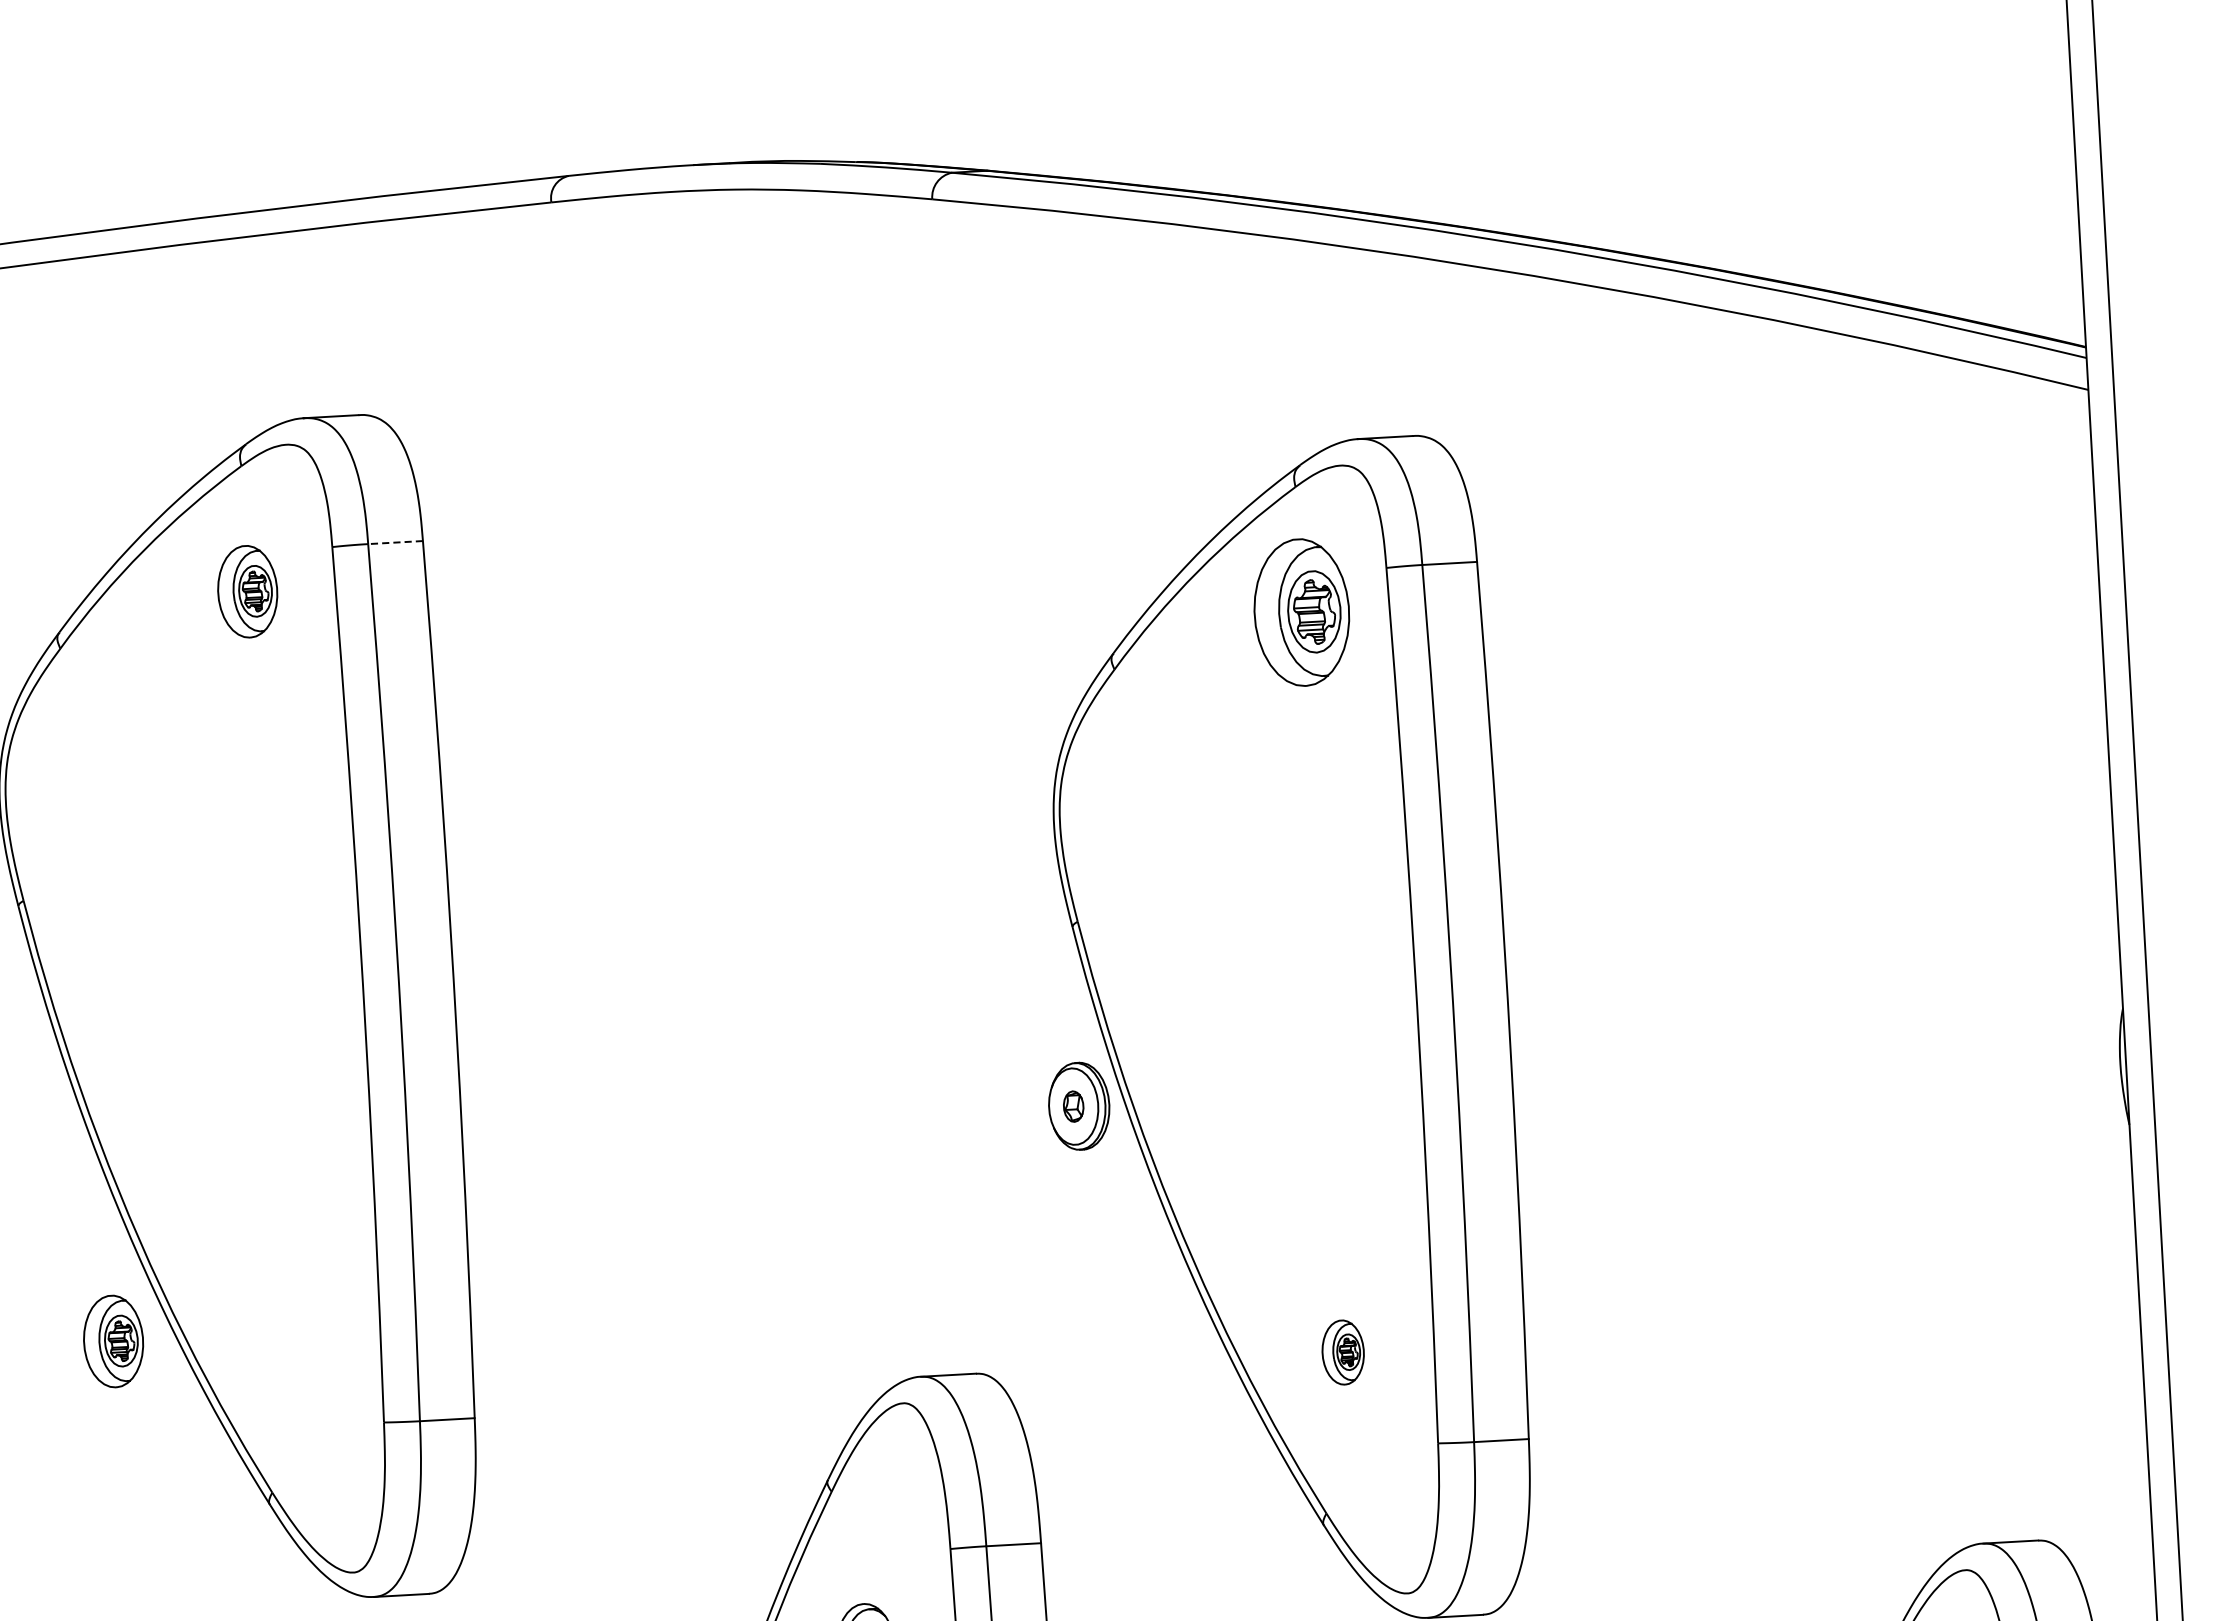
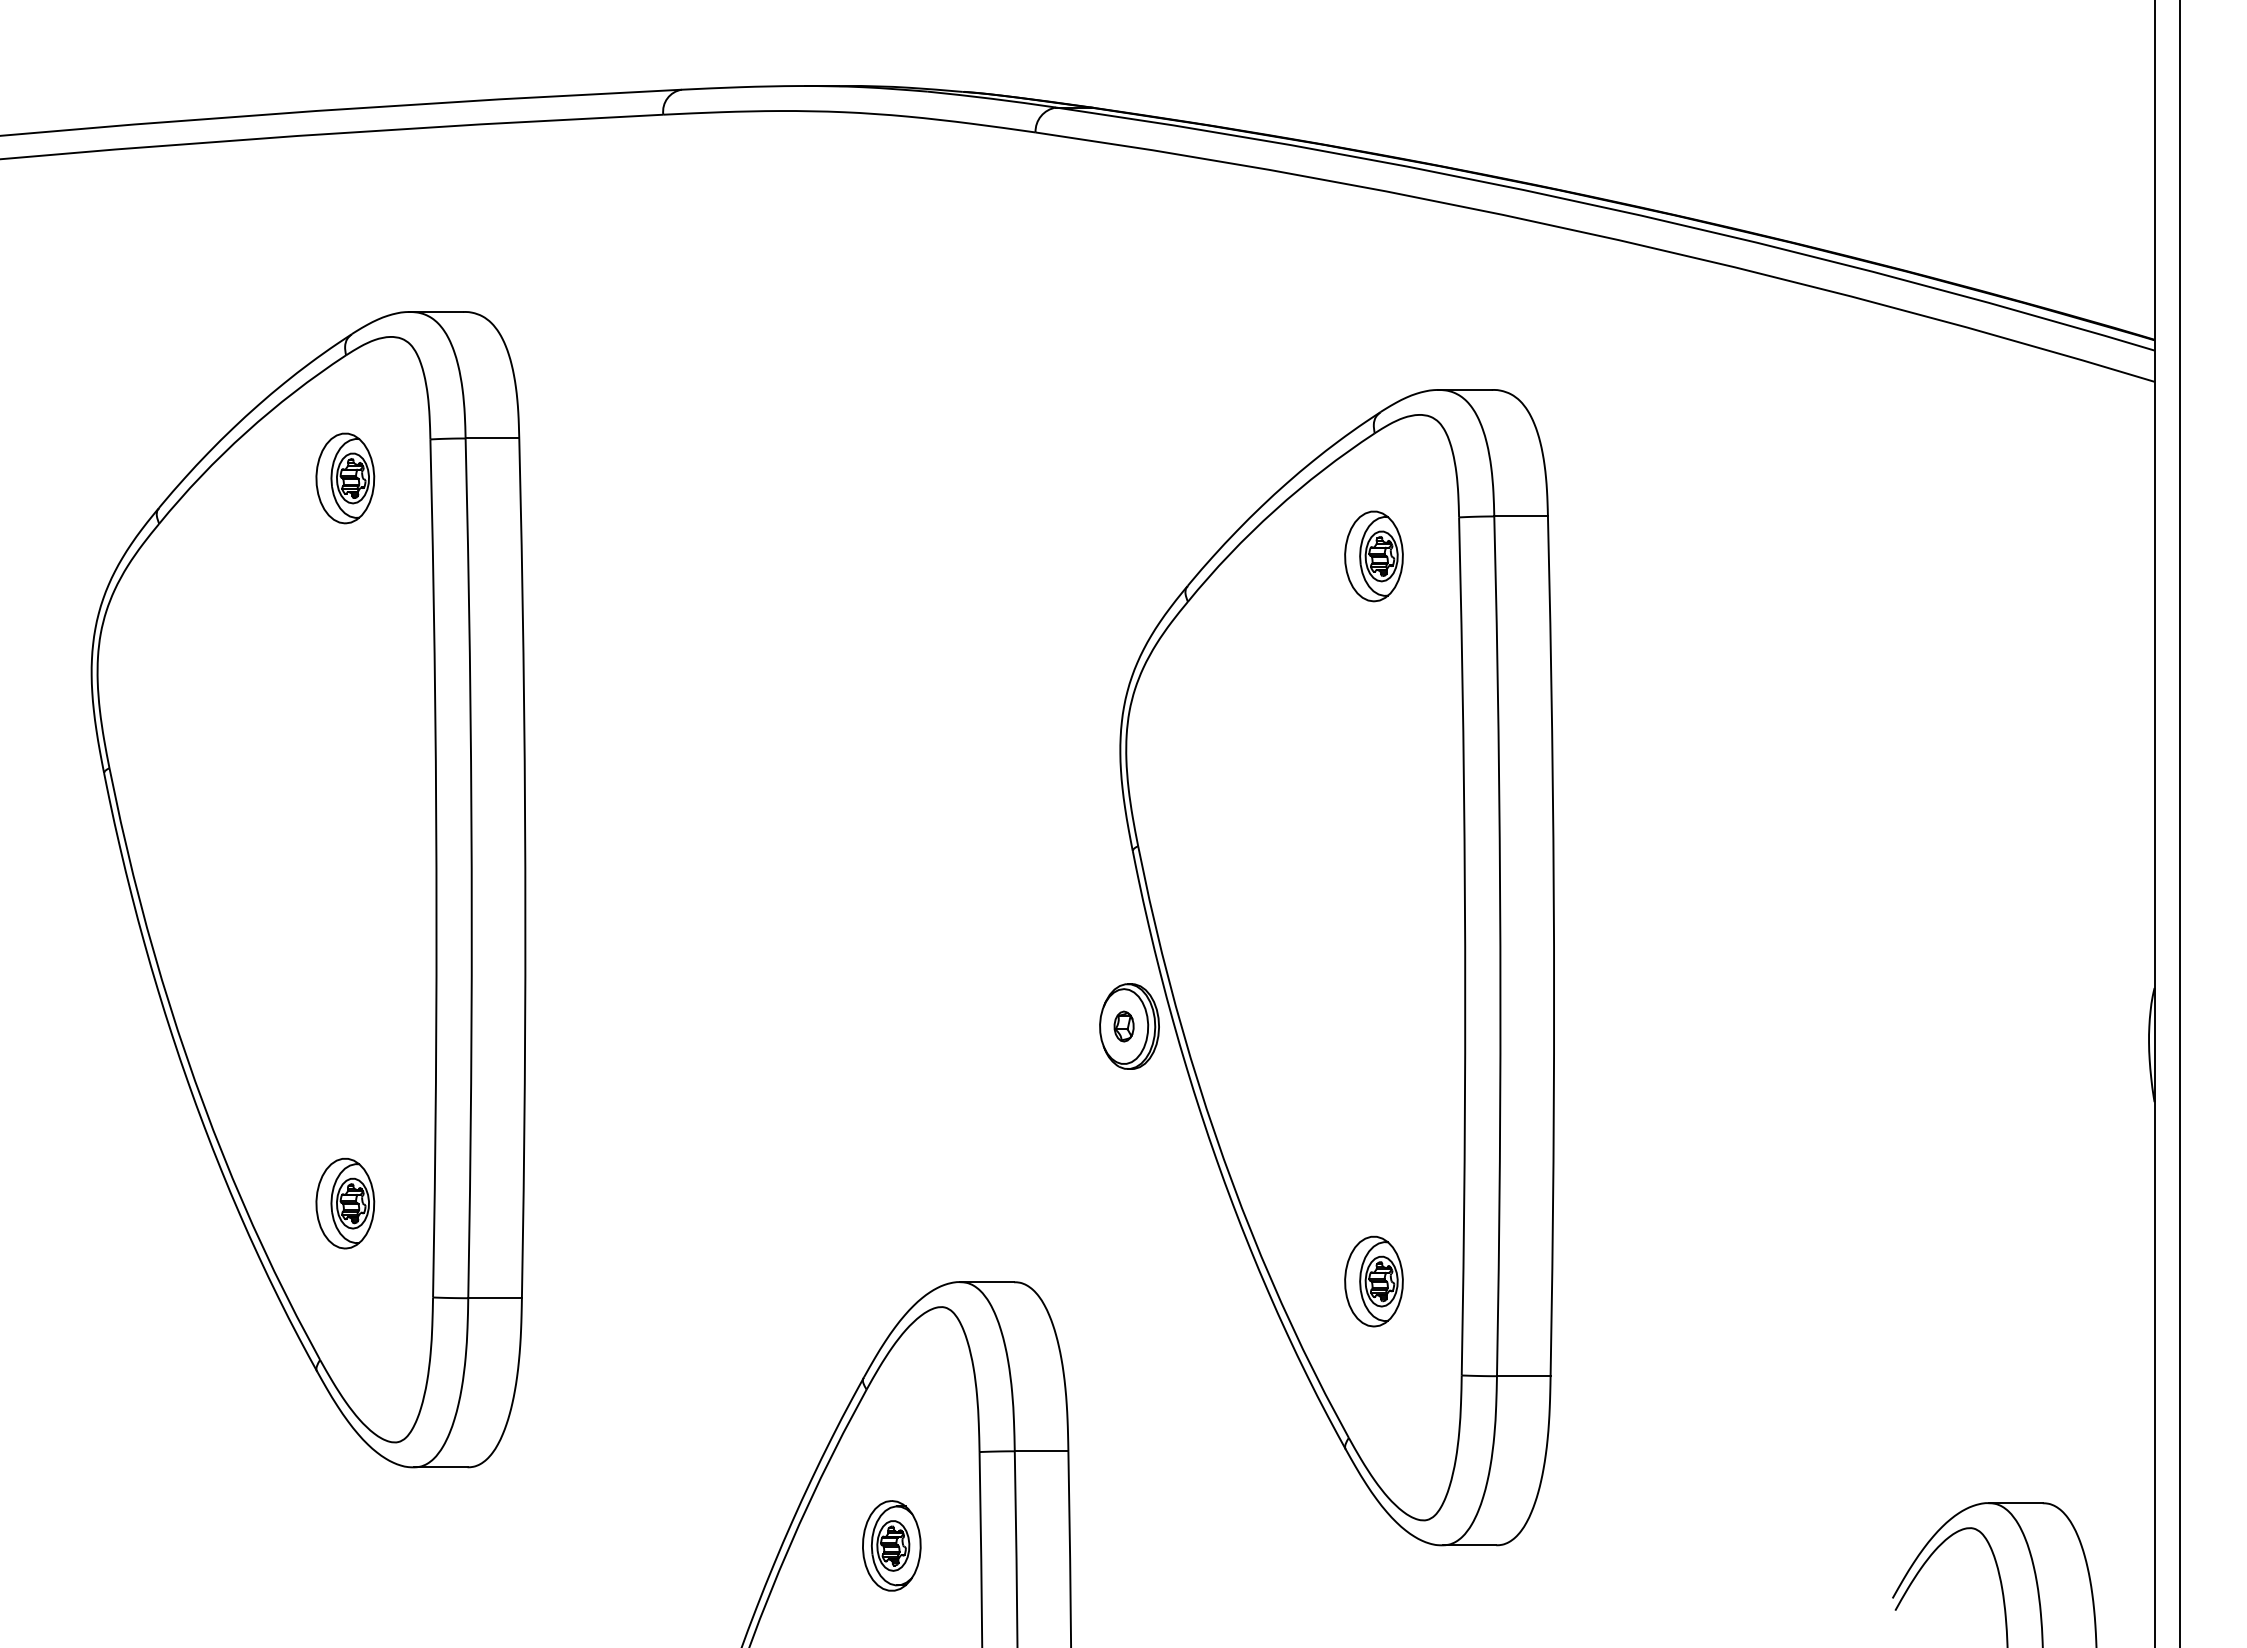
line: (395, 542) -> (492, 438), dashed -> solid
part: (1301, 612) -> (1373, 556), size x0.62
part: (113, 1341) -> (345, 1203), moved
part: (1342, 1352) -> (1373, 1281), size x1.43

